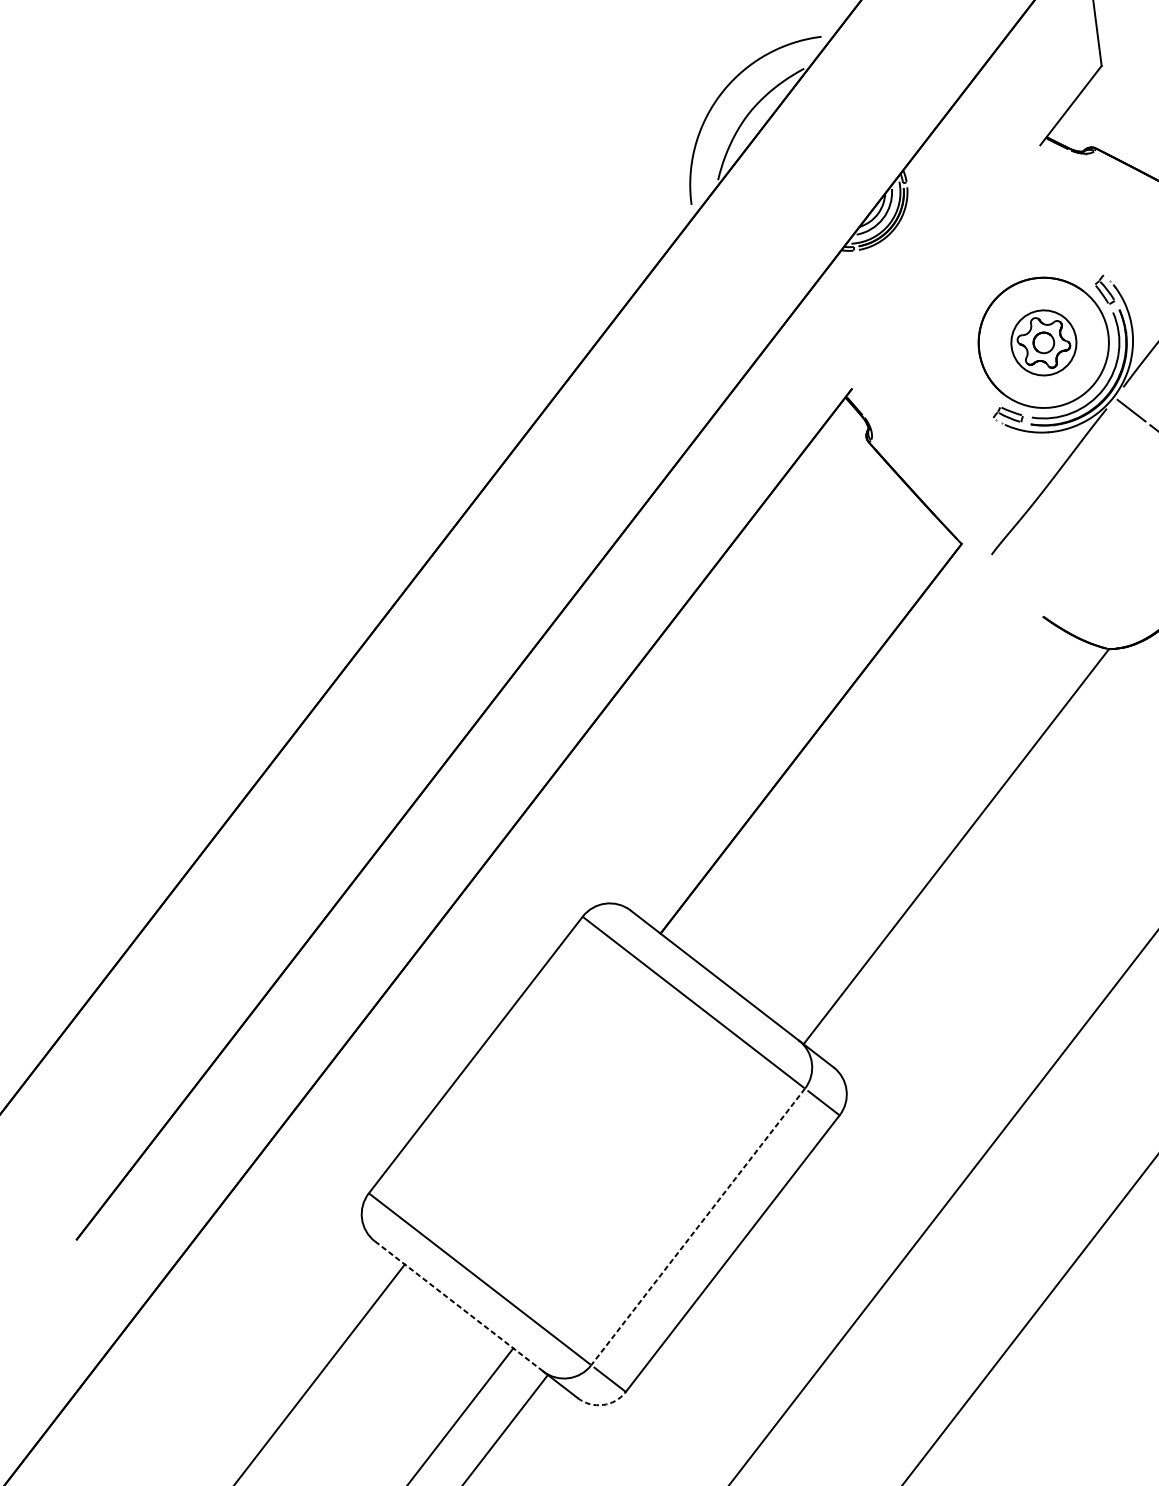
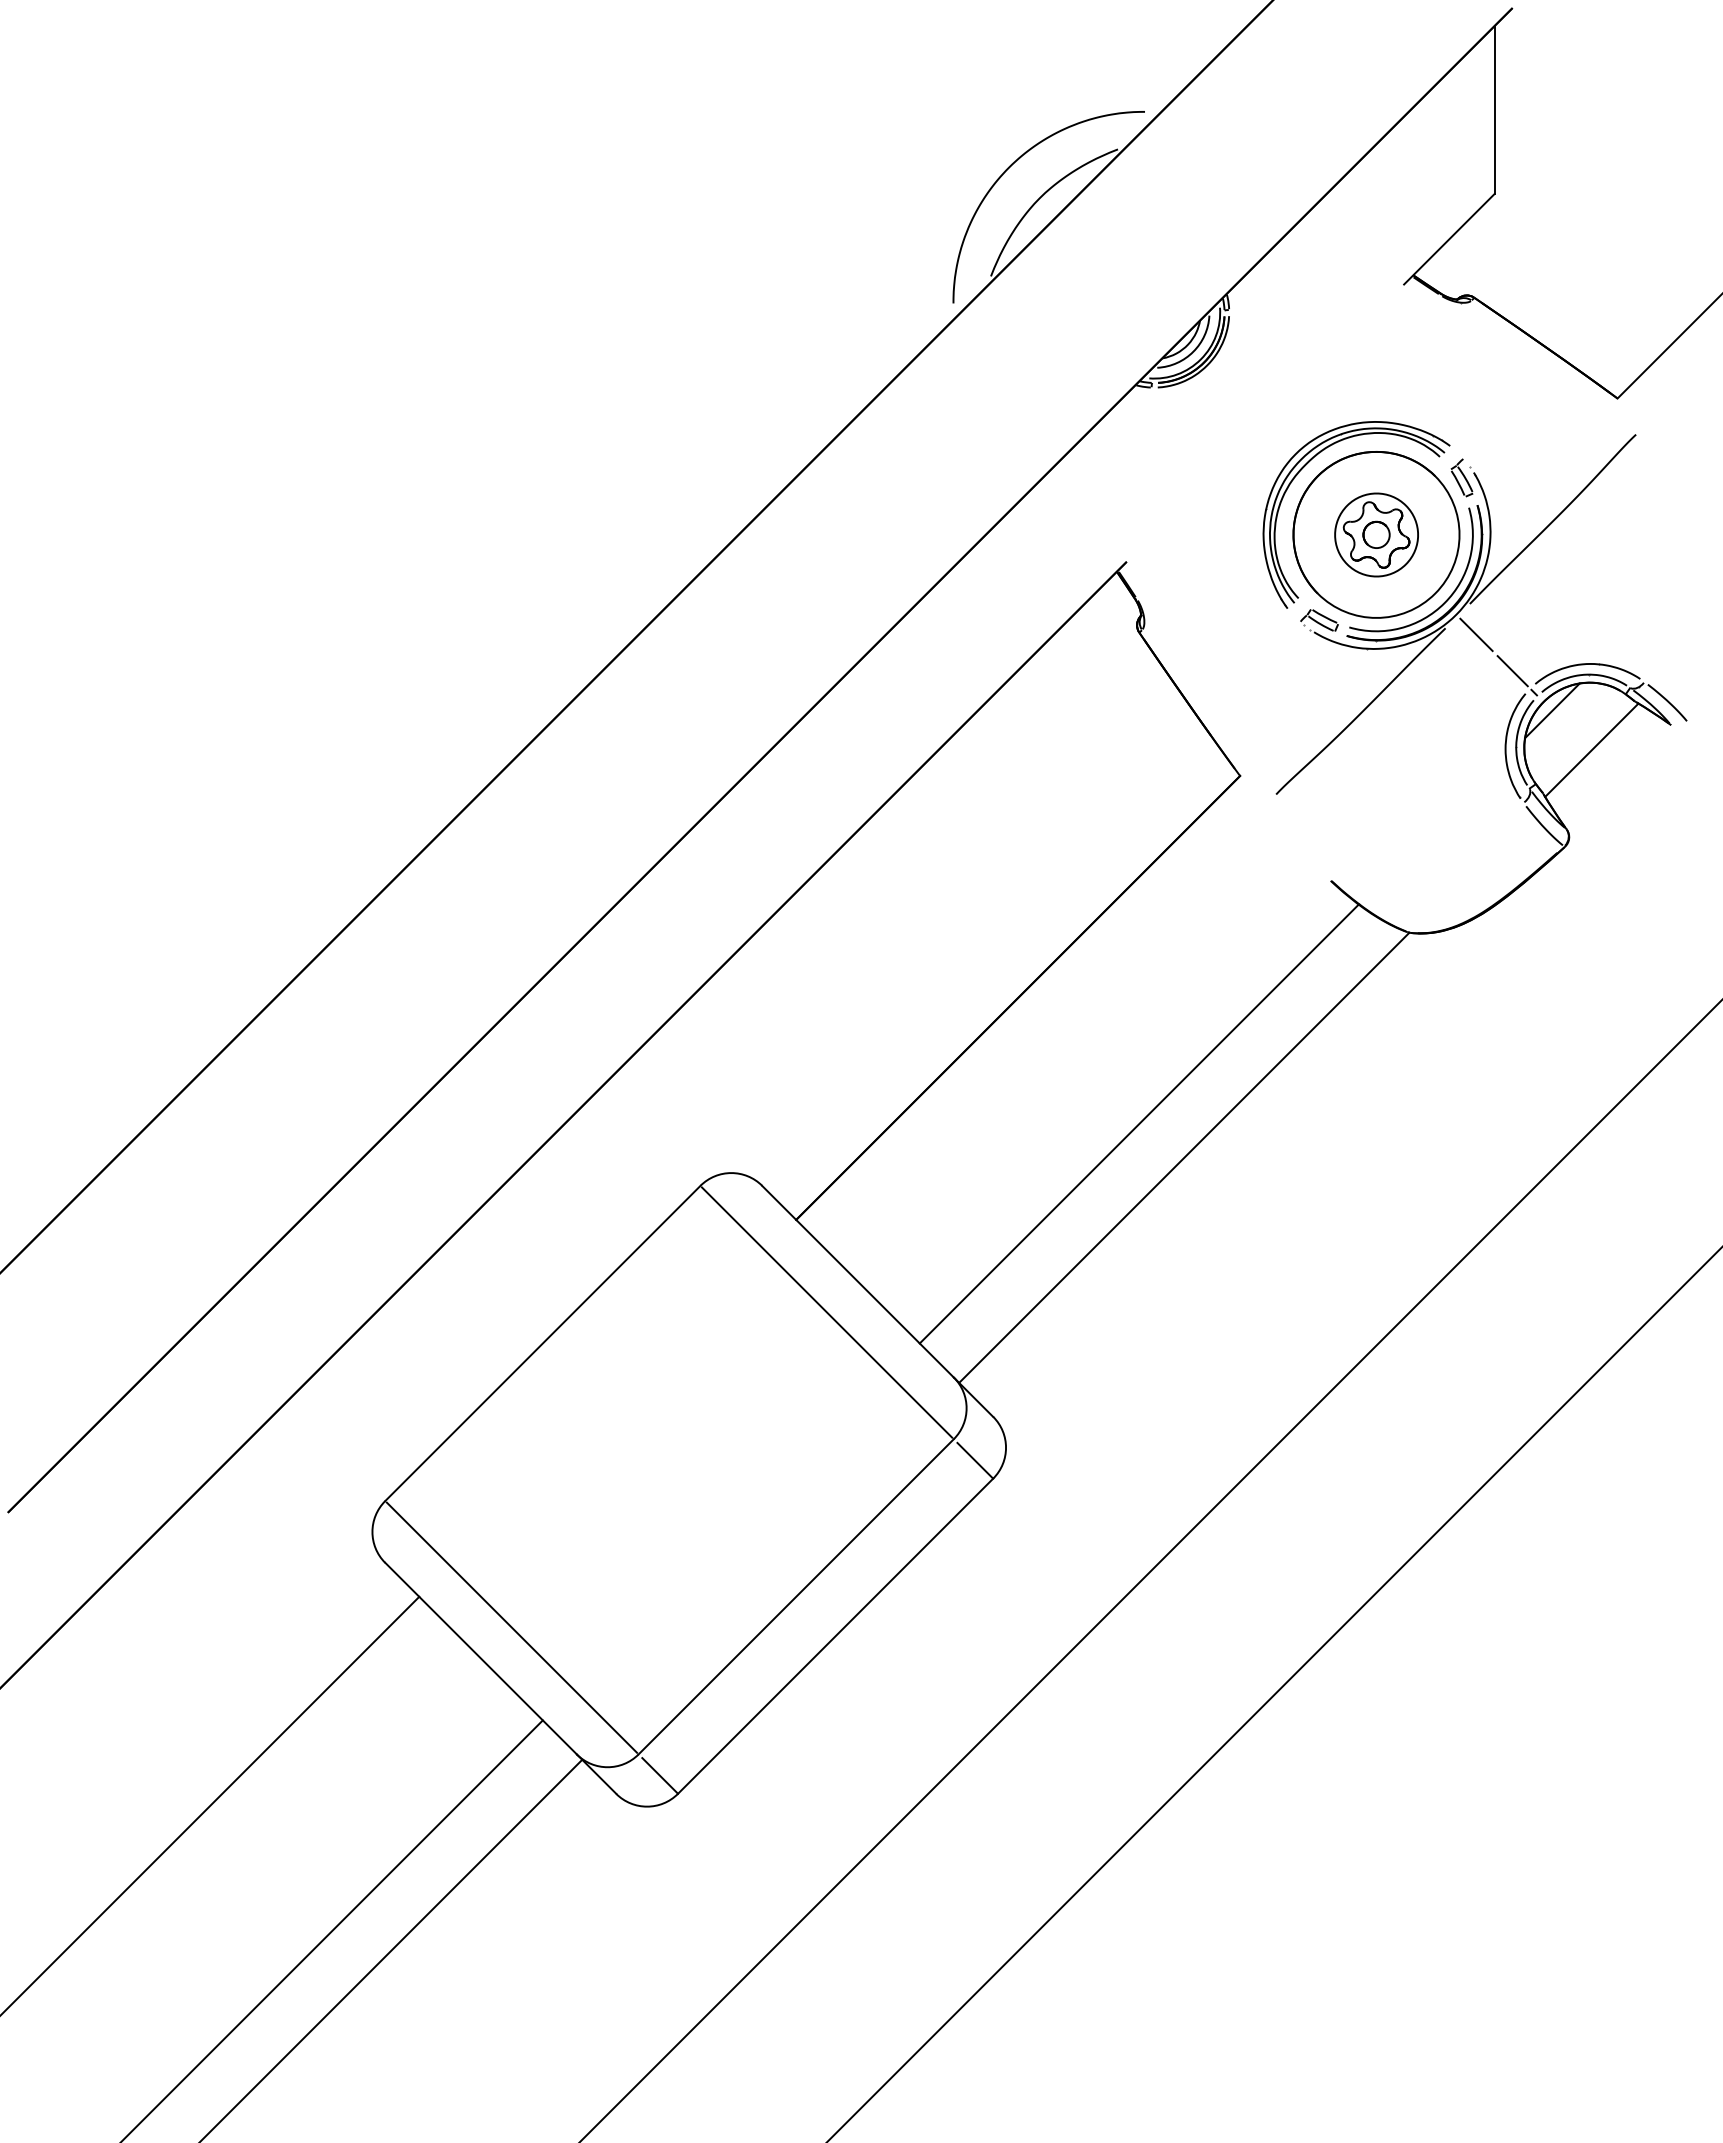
part: (983, 294) -> (1307, 464), added
line: (917, 824) -> (1138, 1123), added
line: (698, 1226) -> (796, 1596), dashed -> solid
line: (458, 1306) -> (480, 1658), dashed -> solid
arc: (603, 1404) -> (647, 1806), dashed -> solid

